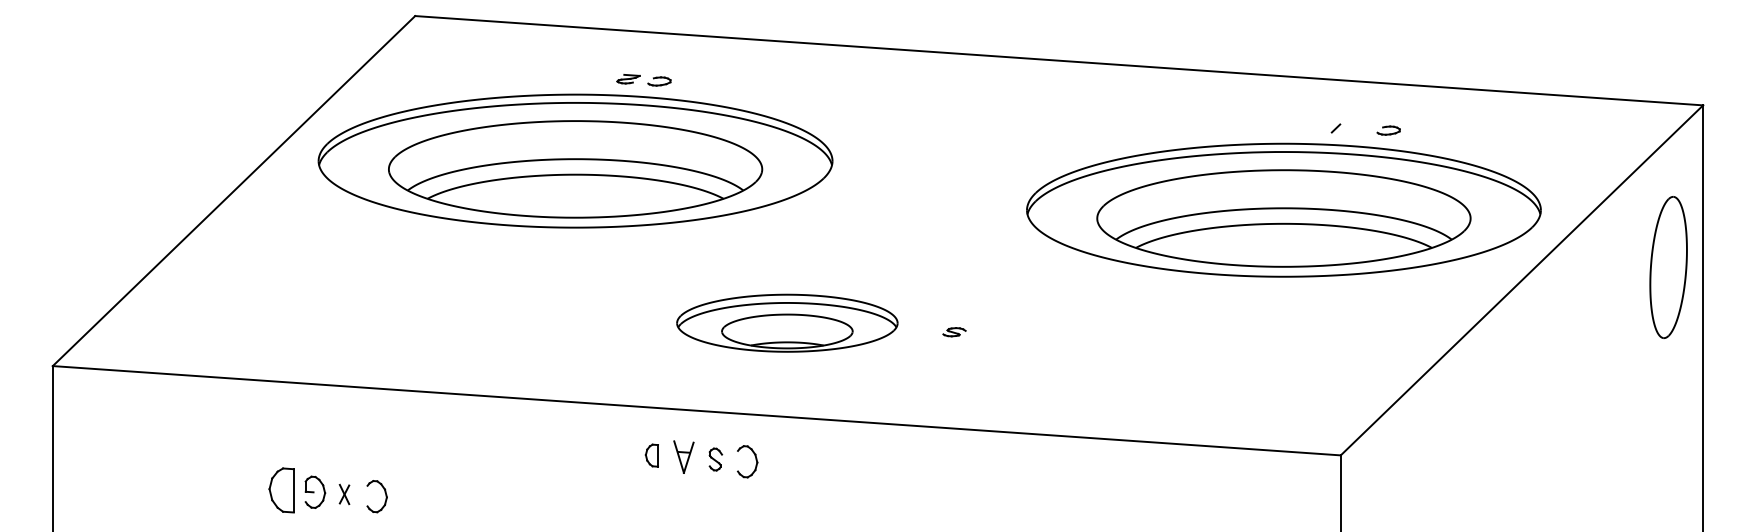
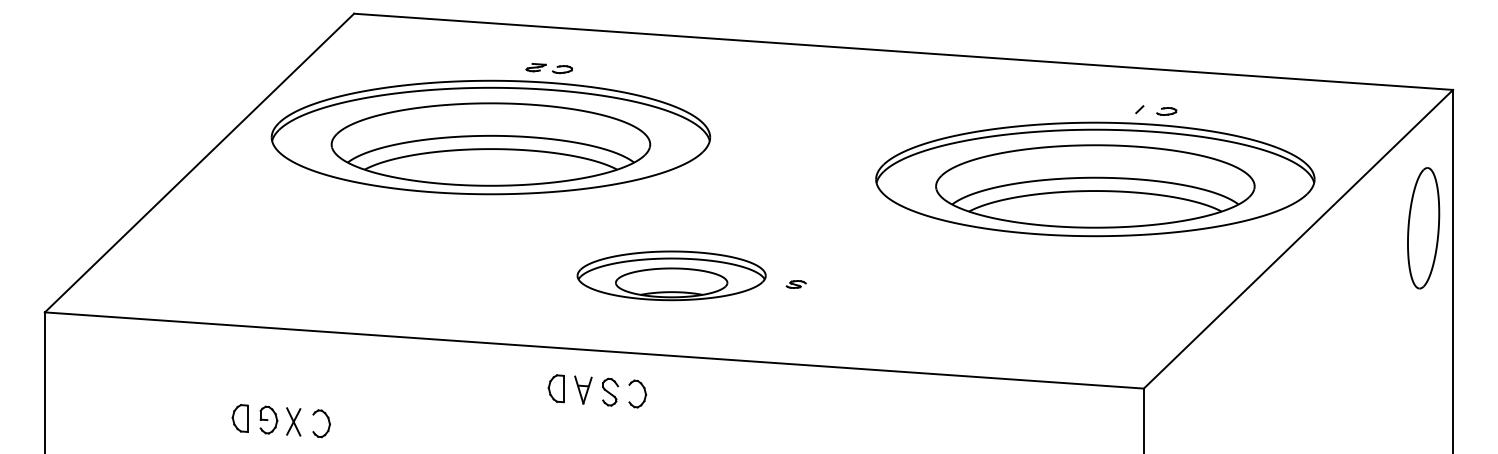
part: (1388, 130) -> (1166, 111), moved
part: (953, 332) -> (795, 284), moved
part: (651, 455) -> (555, 388), size x1.43
part: (715, 458) -> (610, 391), size x1.43
part: (280, 490) -> (239, 418), size x0.71
part: (344, 493) -> (293, 421), size x1.67

